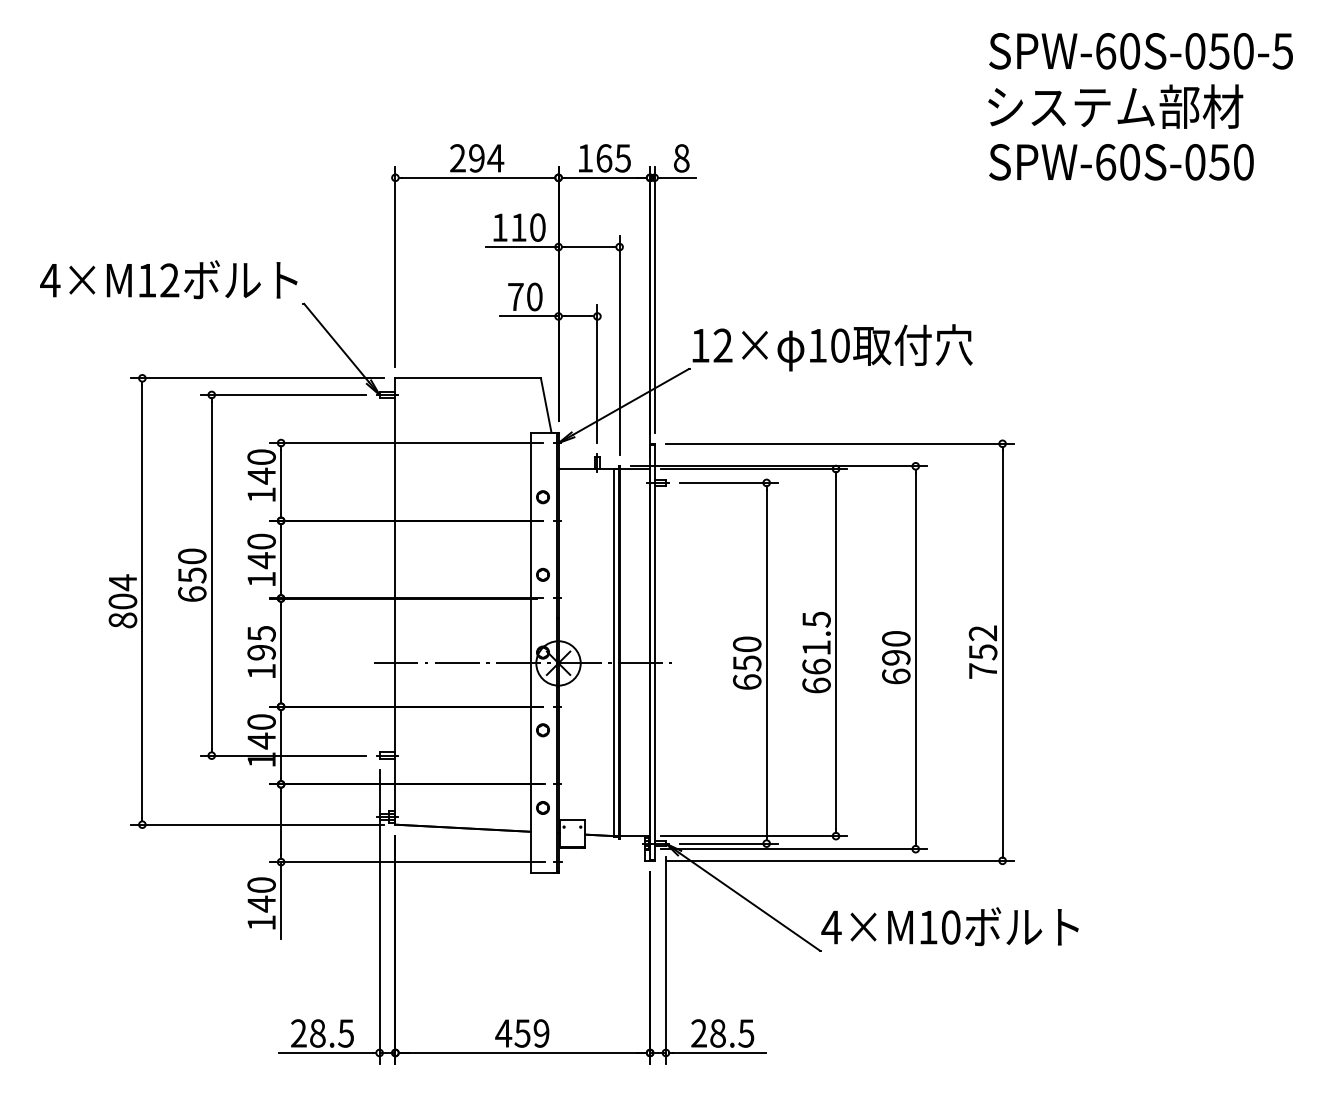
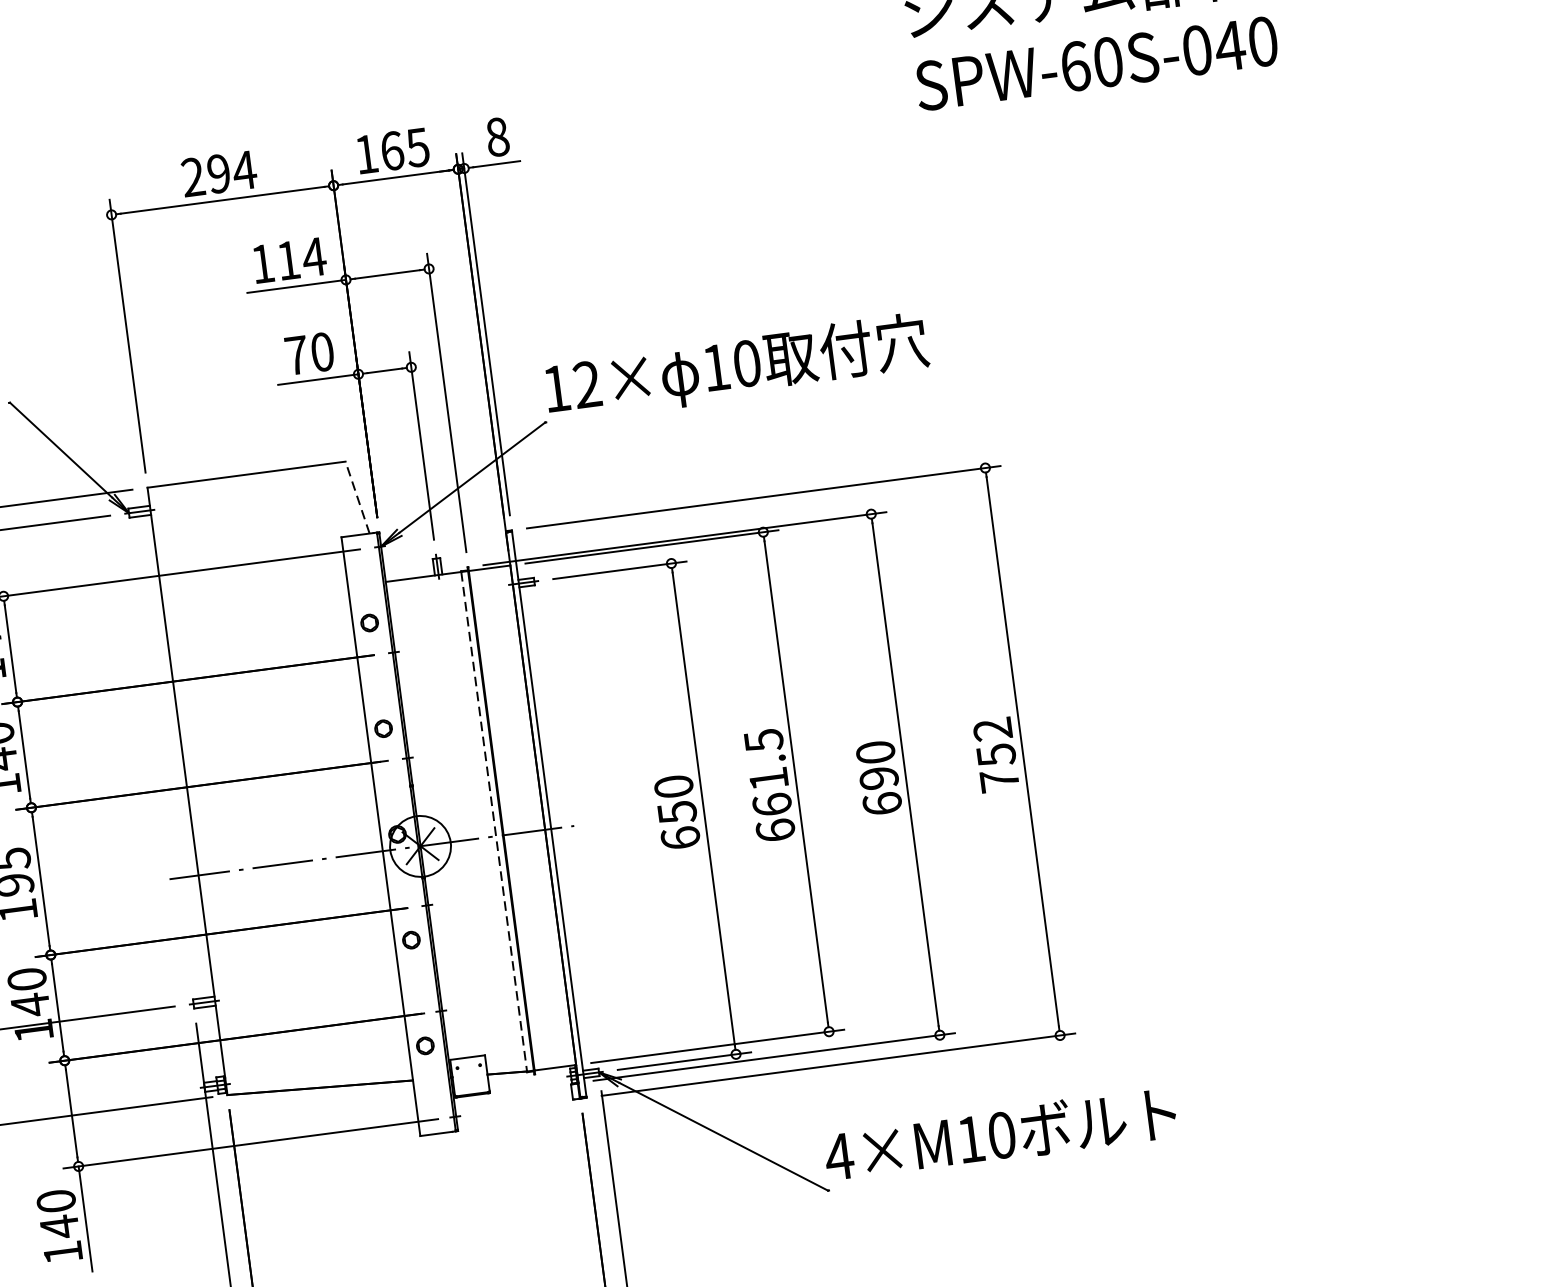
text: (1219, 162) -> (1230, 46), SPW-60S-050 -> SPW-60S-040
text: (537, 227) -> (313, 257), 110 -> 114
line: (546, 405) -> (357, 497), solid -> dashed
line: (614, 652) -> (494, 821), solid -> dashed

